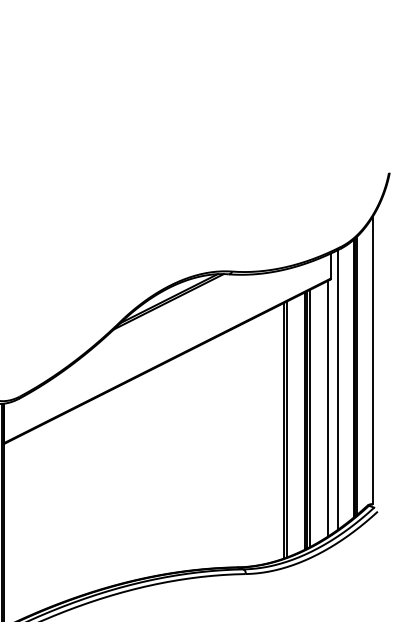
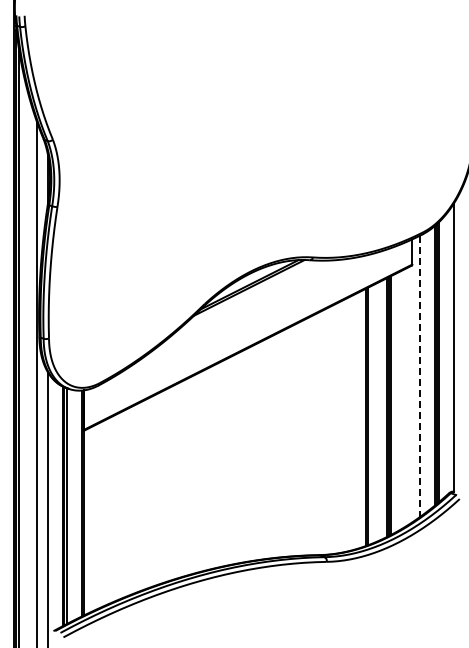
line: (338, 389) -> (420, 376), solid -> dashed
line: (327, 408) -> (409, 395), removed

